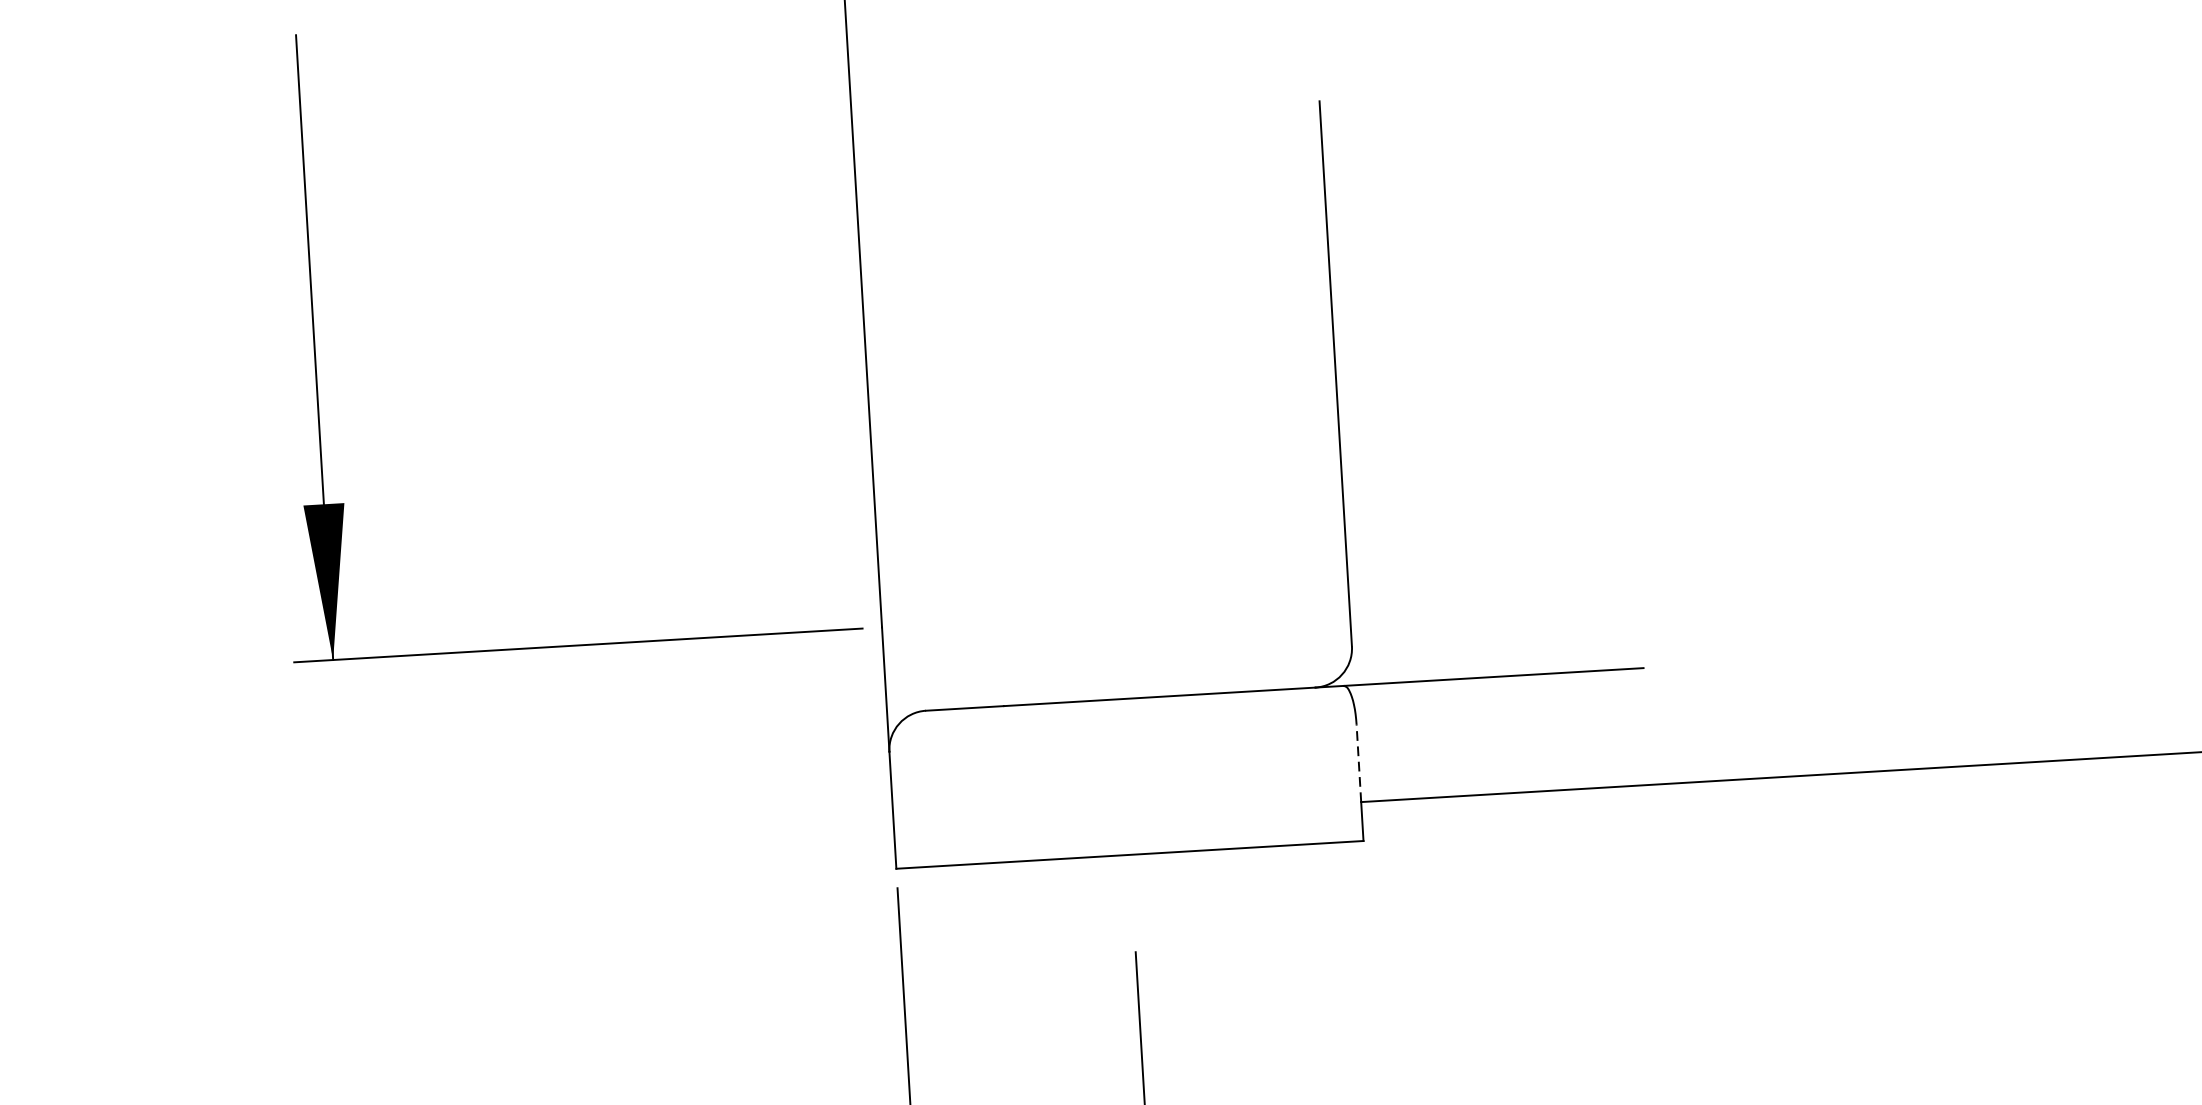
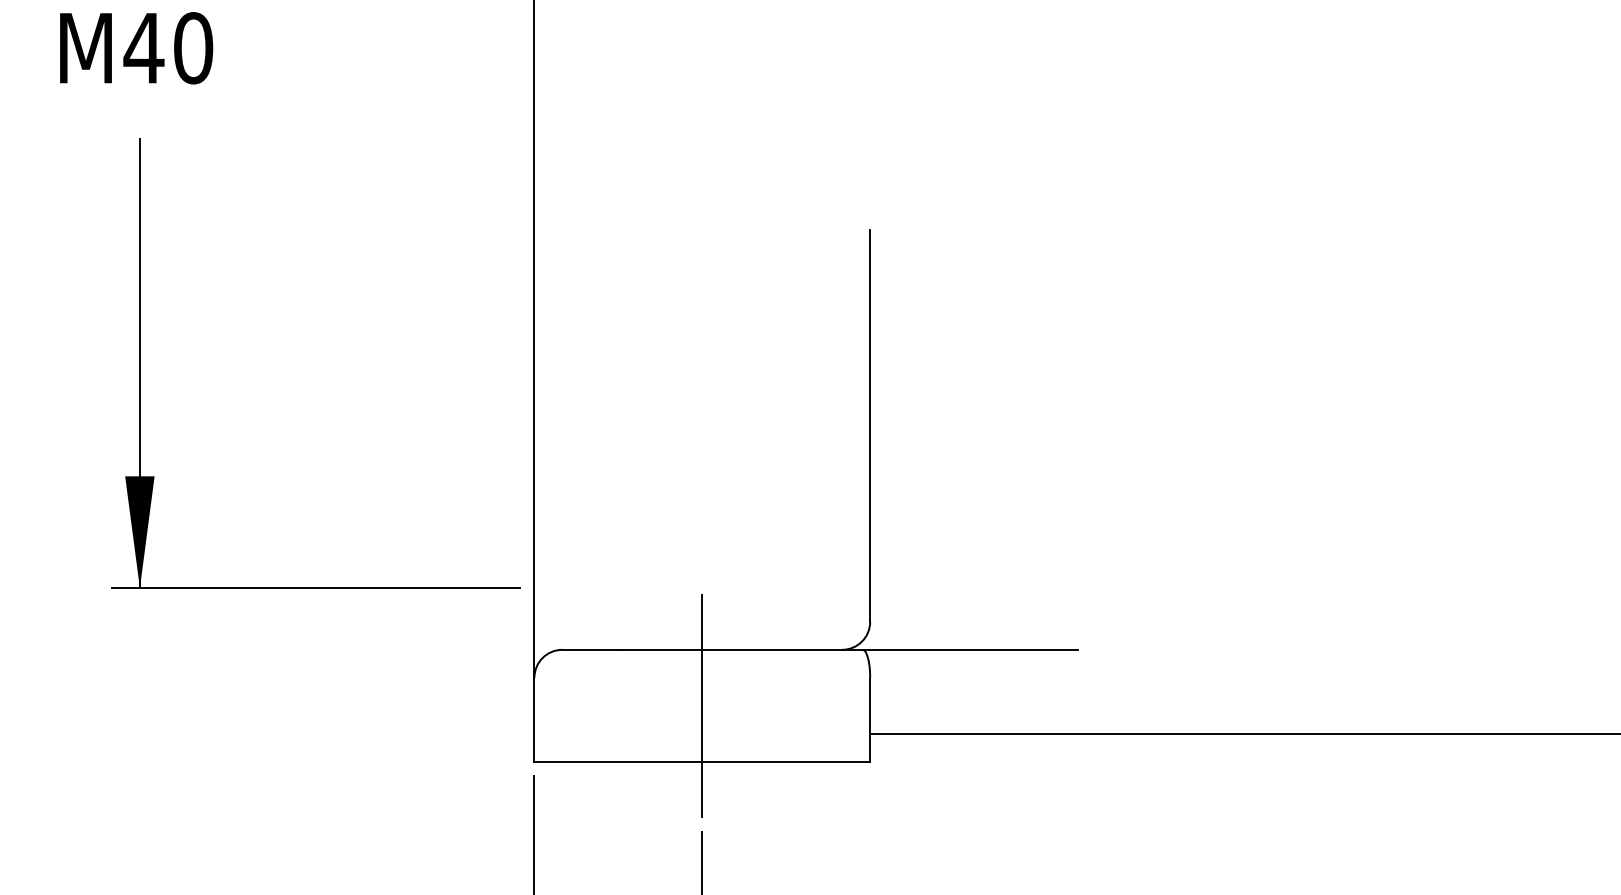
line: (1359, 762) -> (870, 705), dashed -> solid
line: (1125, 776) -> (702, 705), added

